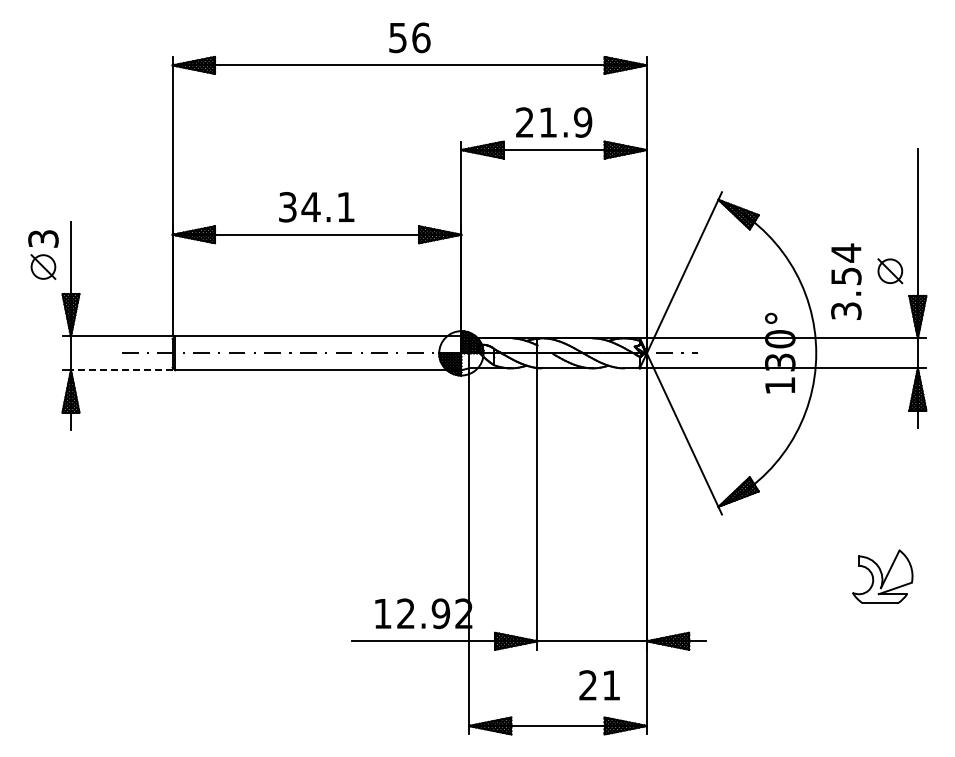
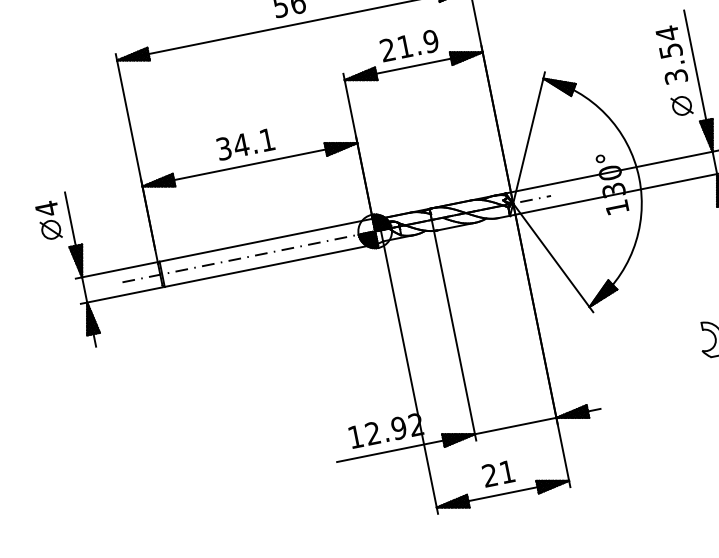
text: (43, 238) -> (46, 208), 3 -> 4
text: (846, 281) -> (671, 54), moved
line: (121, 370) -> (124, 295), dashed -> solid
text: (599, 685) -> (498, 473), moved

